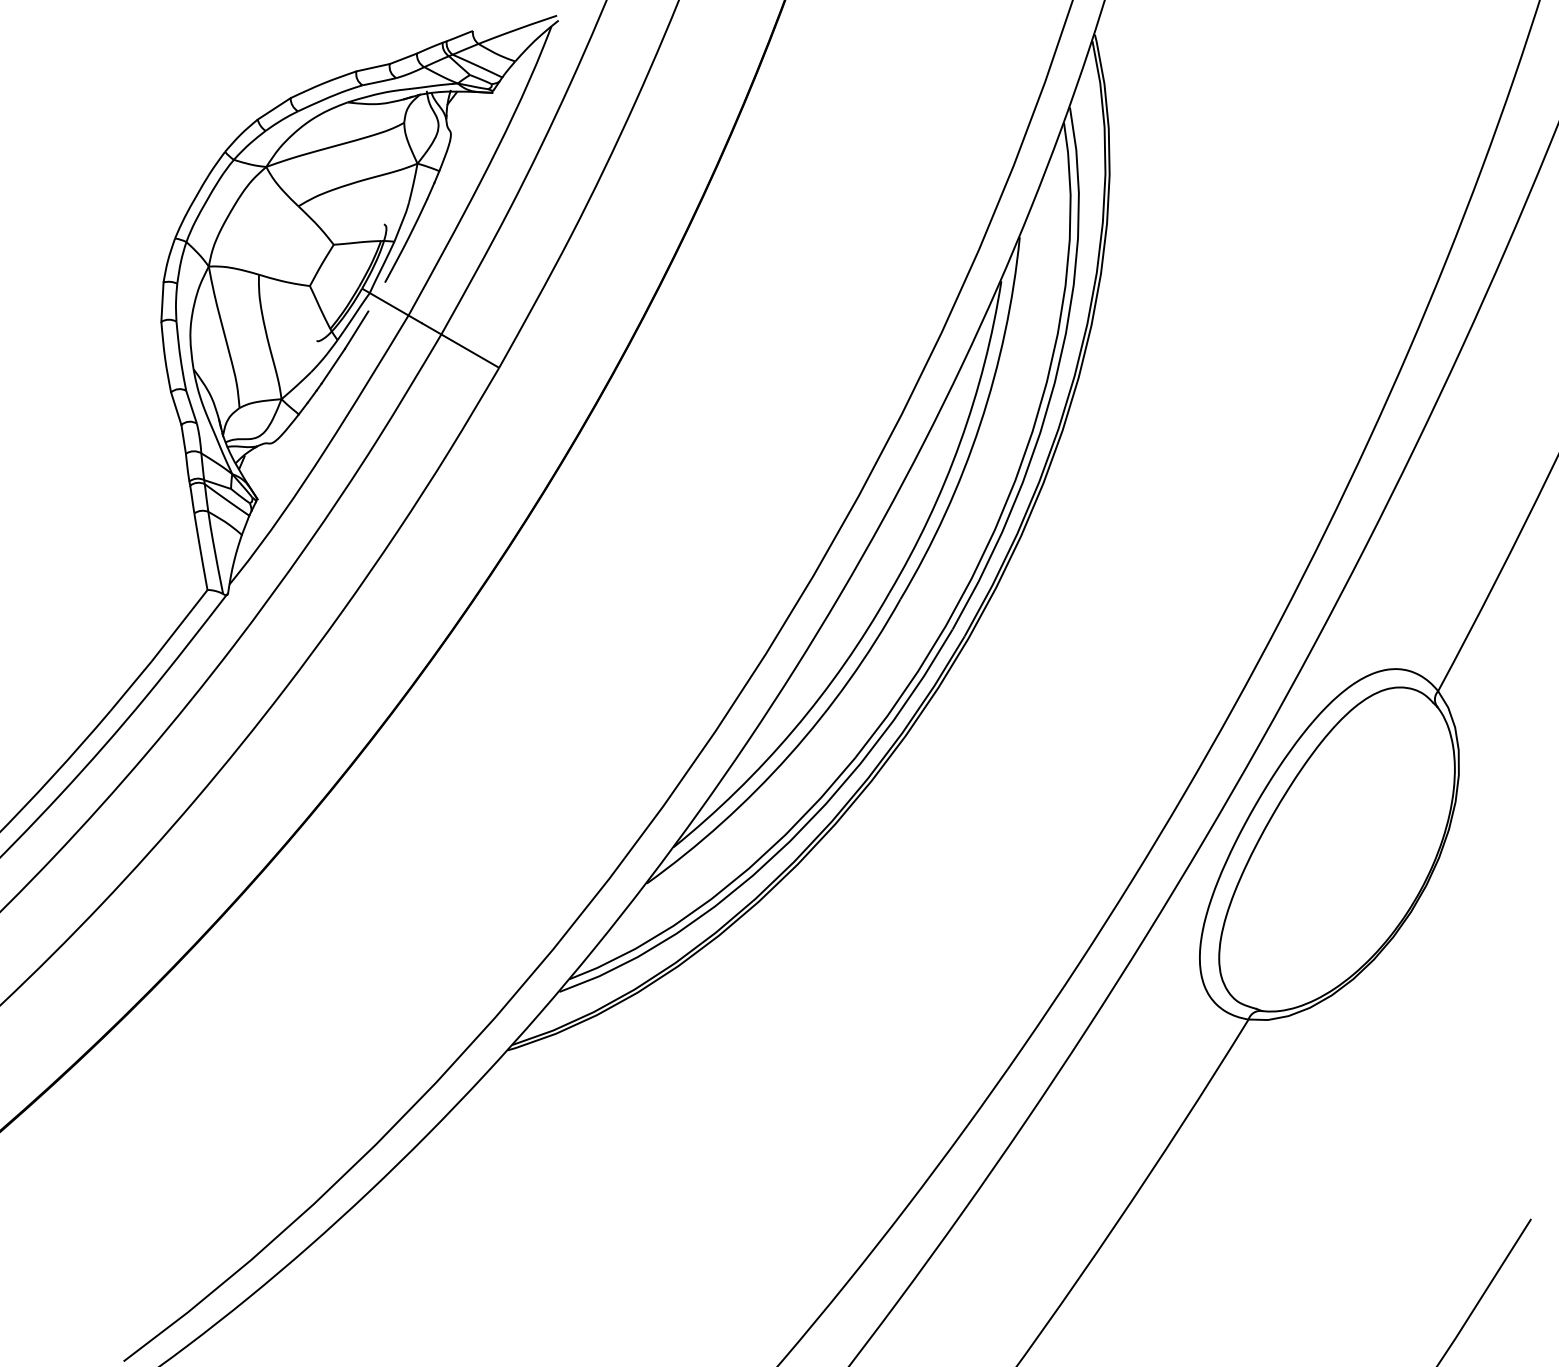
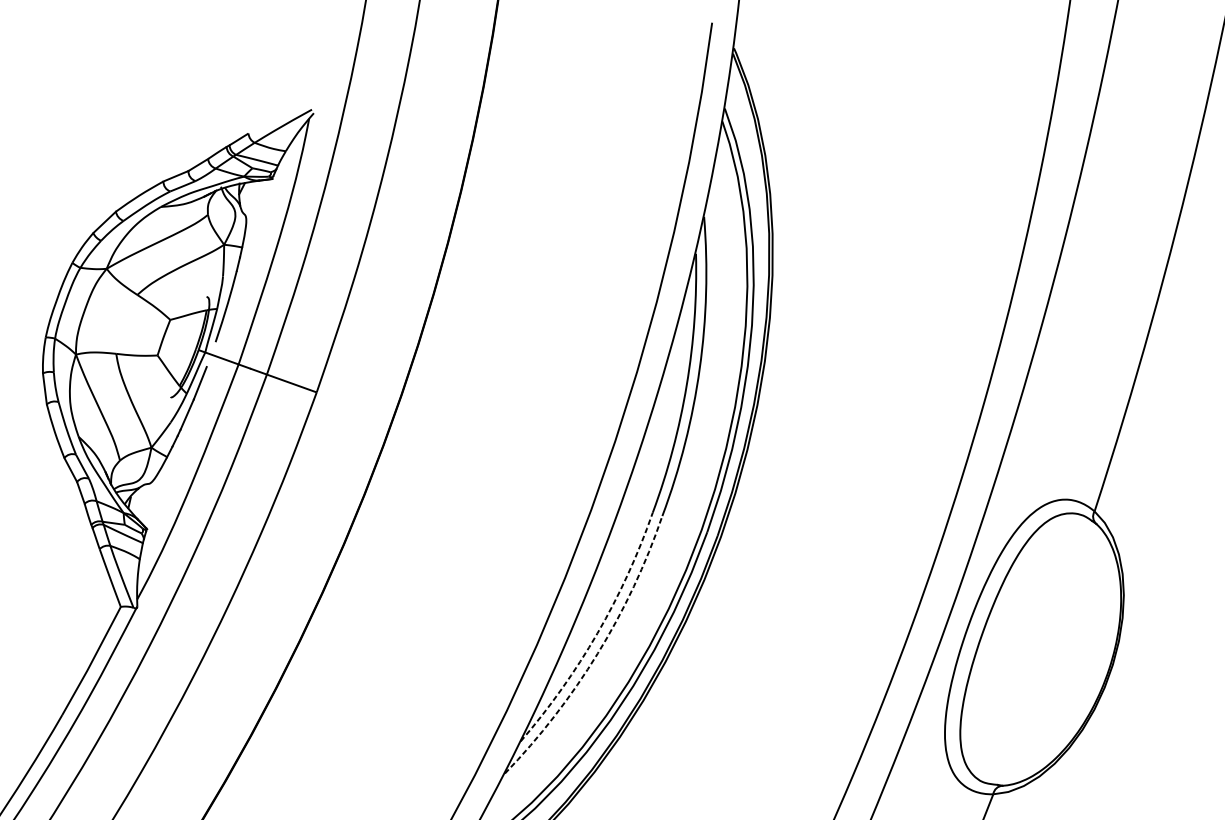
arc: (793, 730) -> (597, 633), solid -> dashed
arc: (789, 755) -> (597, 653), solid -> dashed

